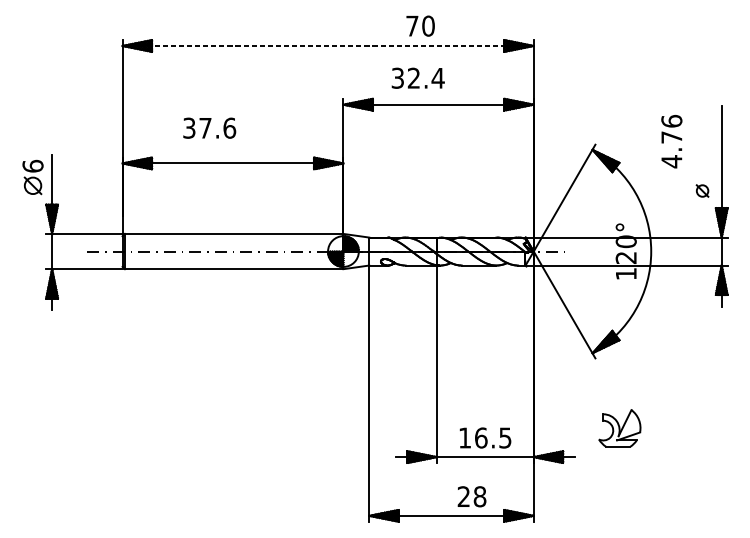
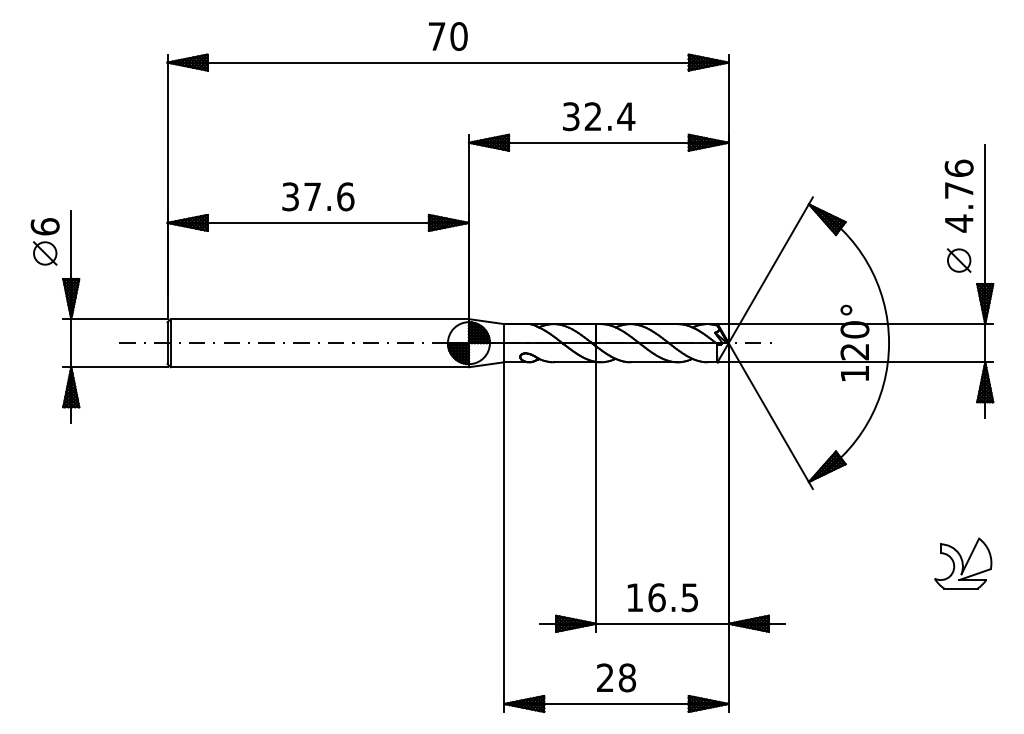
text: (420, 26) -> (448, 36), moved
line: (328, 45) -> (448, 62), dashed -> solid
text: (418, 78) -> (599, 116), moved
text: (209, 127) -> (318, 196), moved
text: (671, 141) -> (958, 195), moved
part: (702, 190) -> (958, 260), size x1.43
part: (620, 428) -> (963, 563), moved
text: (472, 496) -> (616, 677), moved

